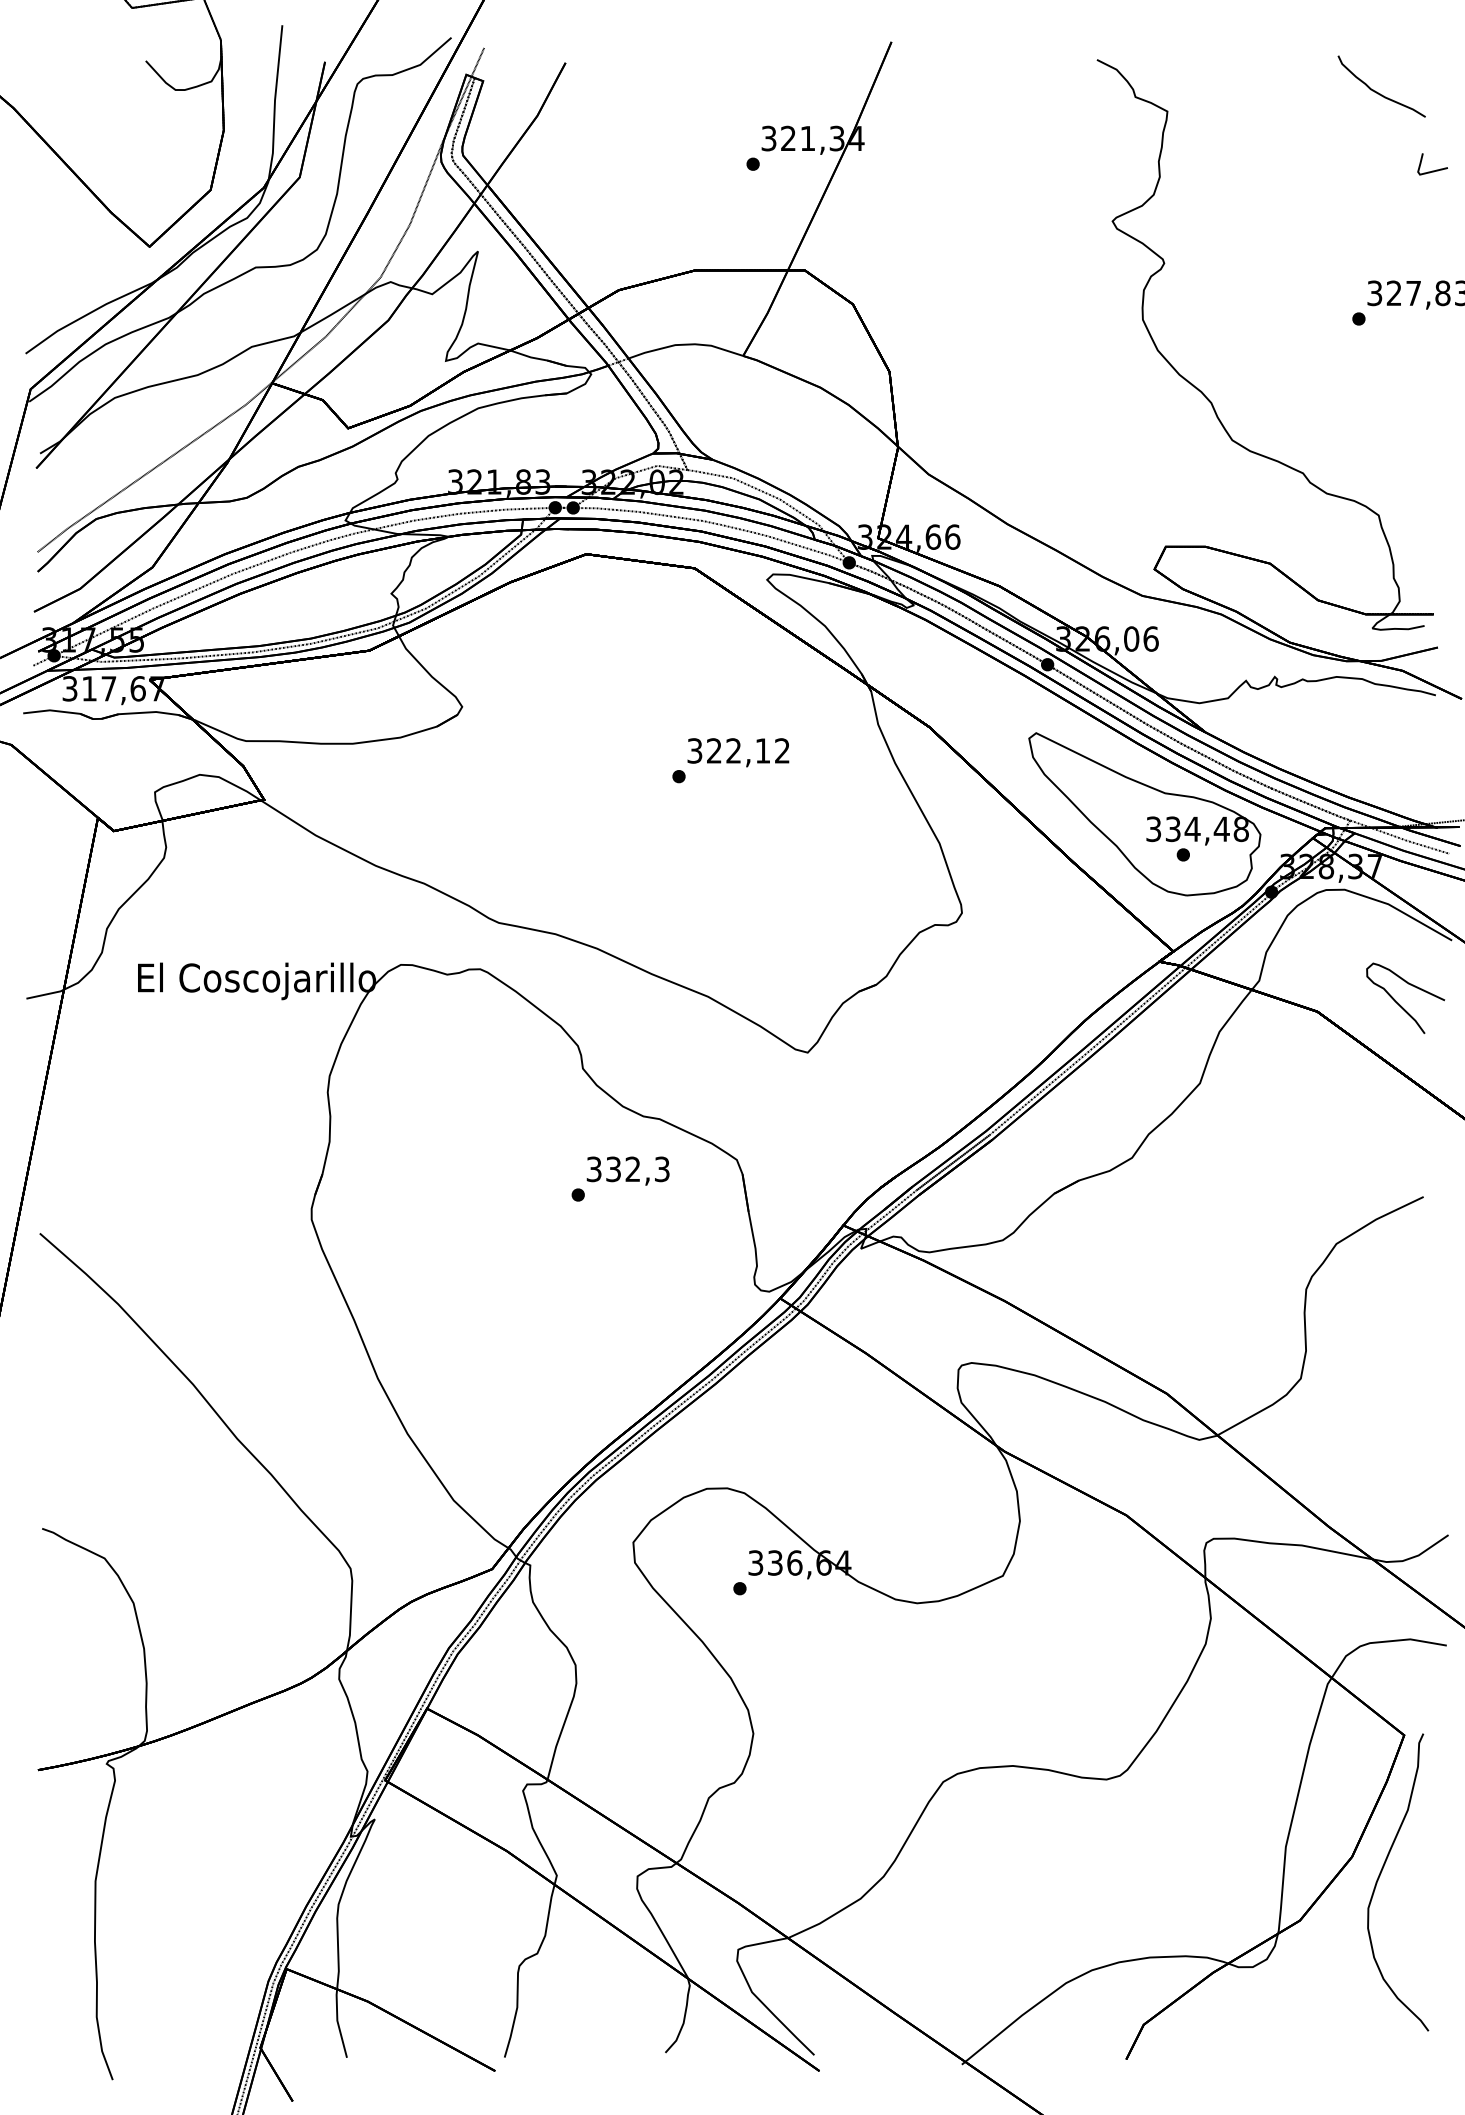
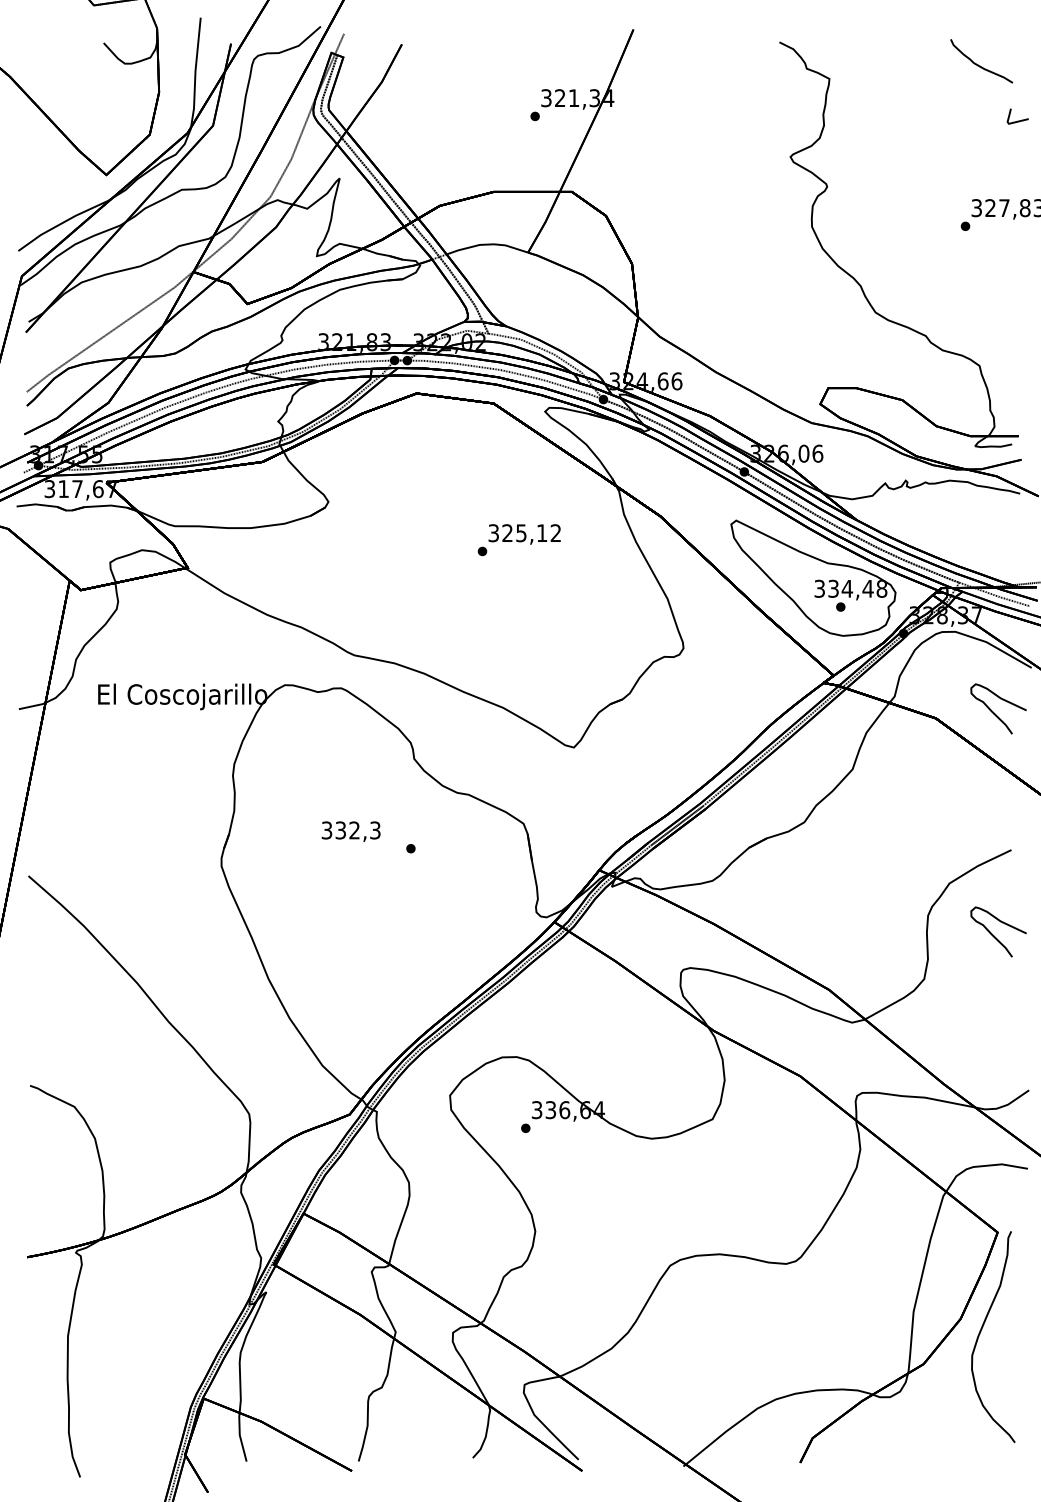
text: (733, 750) -> (521, 532), 322,12 -> 325,12
text: (627, 1170) -> (350, 831), moved
part: (1399, 1317) -> (994, 935), added

